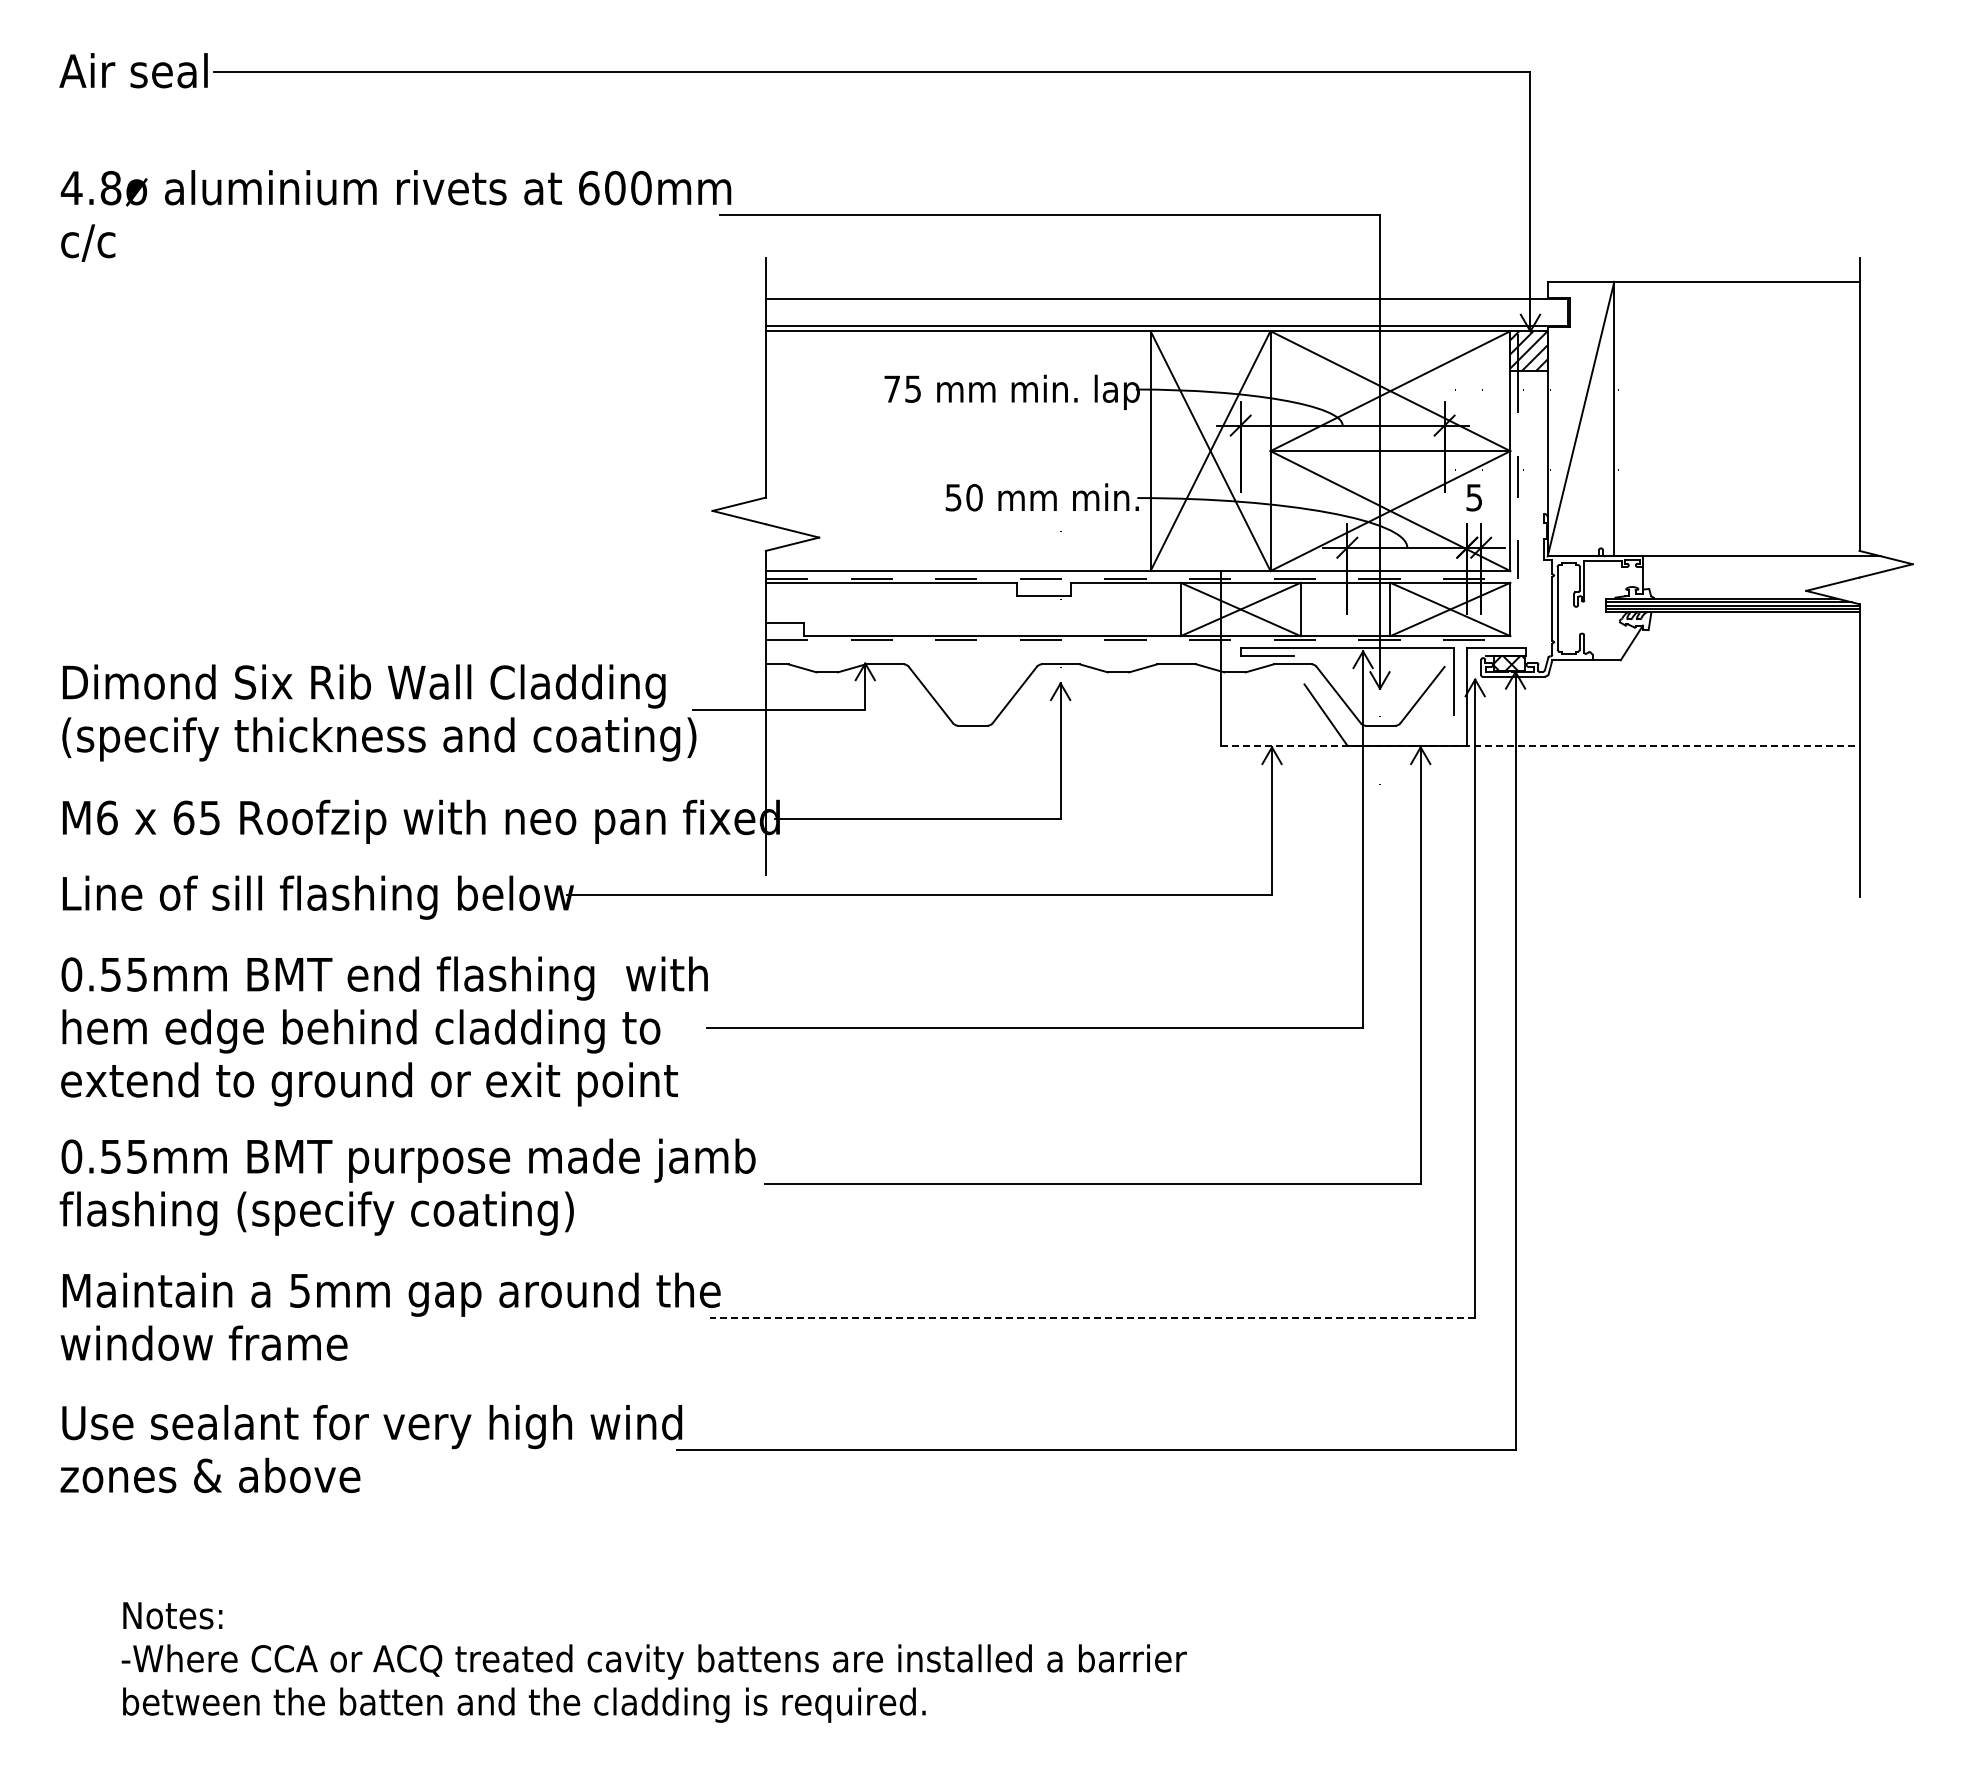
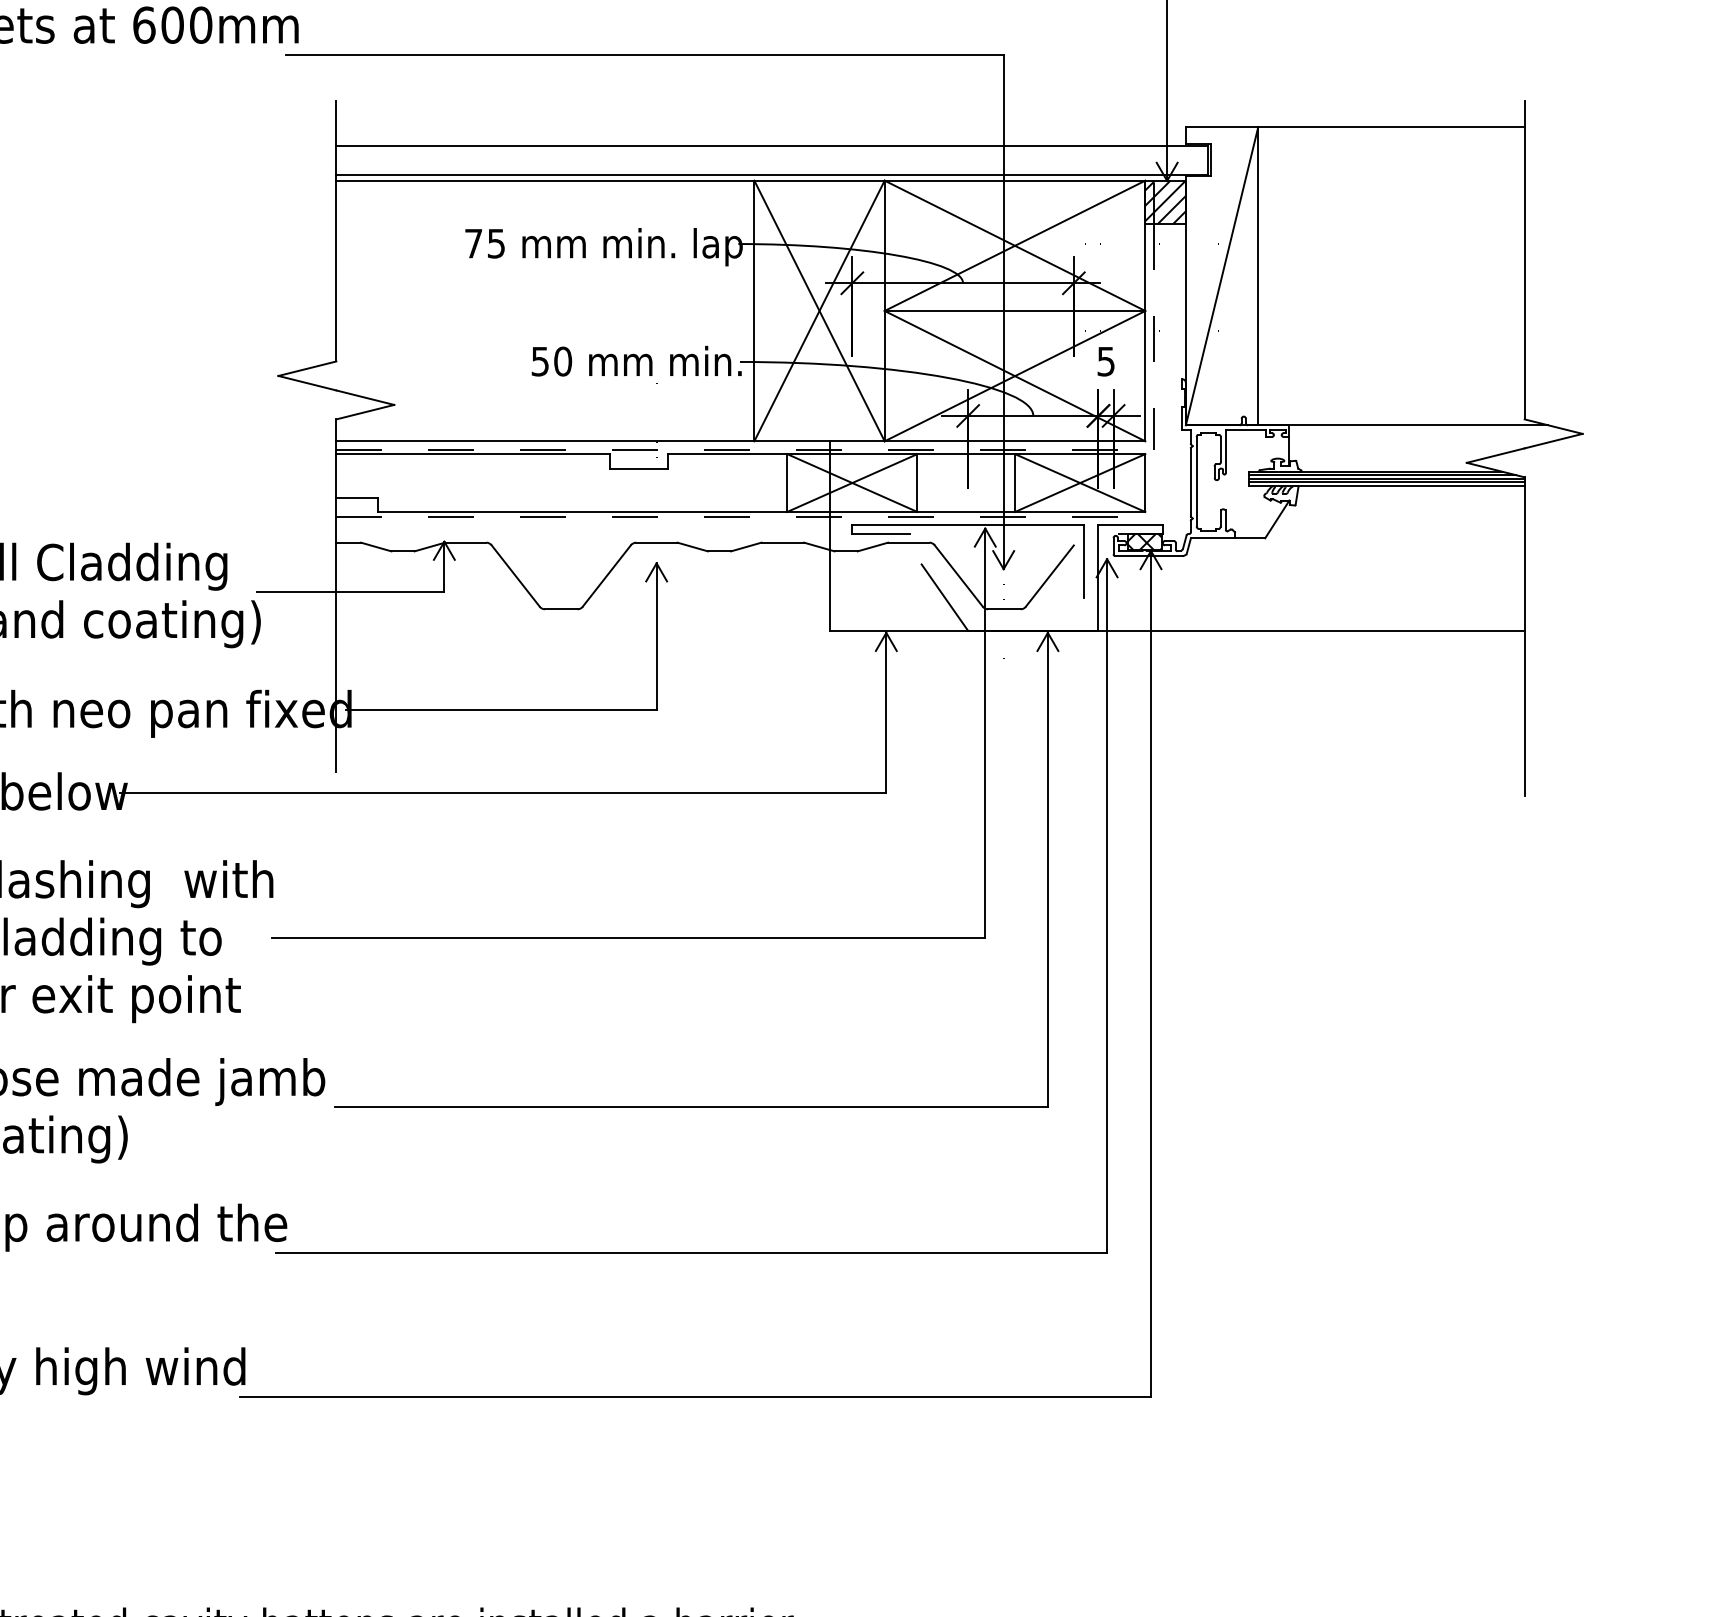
line: (1540, 745) -> (1178, 630), dashed -> solid
line: (1092, 1318) -> (691, 1253), dashed -> solid

